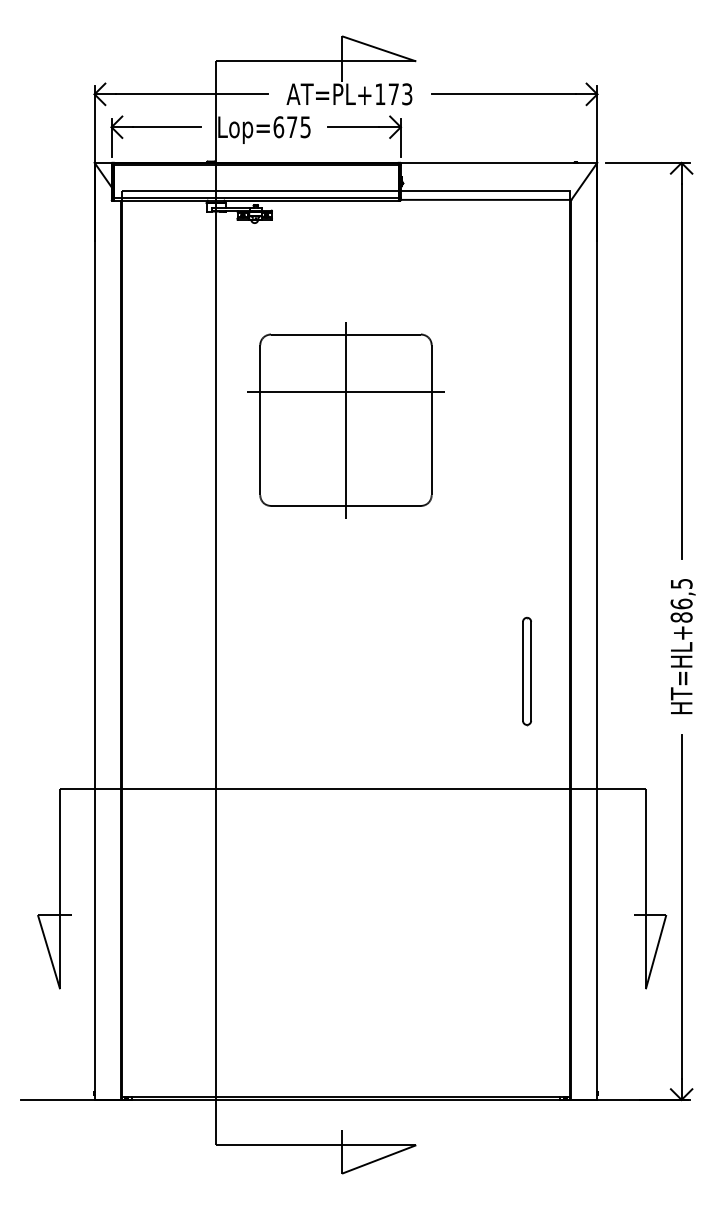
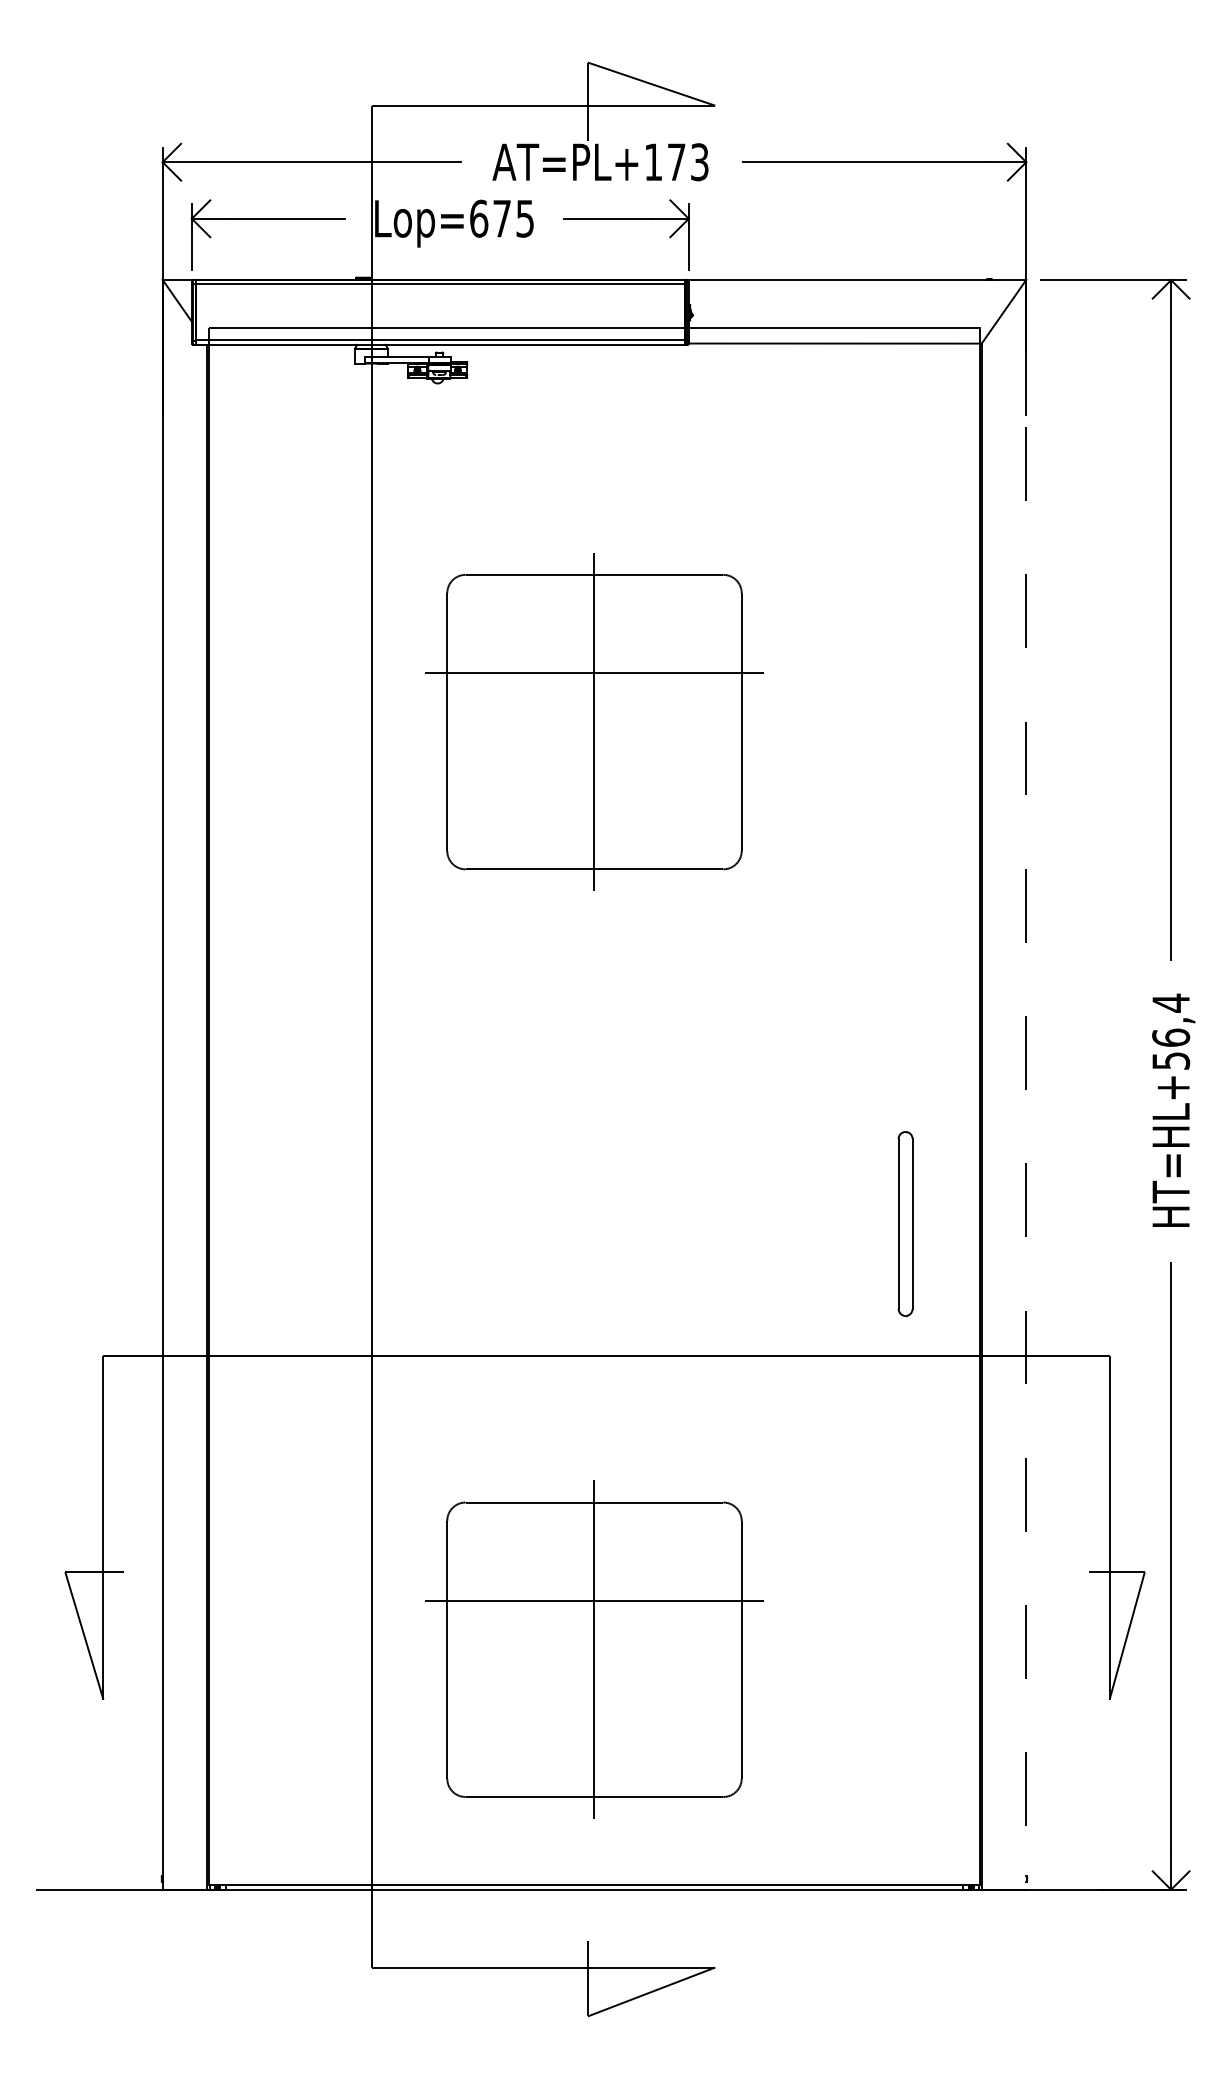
text: (681, 600) -> (1170, 1031), HT=HL+86,5 -> HT=HL+56,4
line: (597, 631) -> (1026, 1085), solid -> dashed
part: (526, 671) -> (904, 1224), moved
part: (345, 960) -> (593, 1650), added

